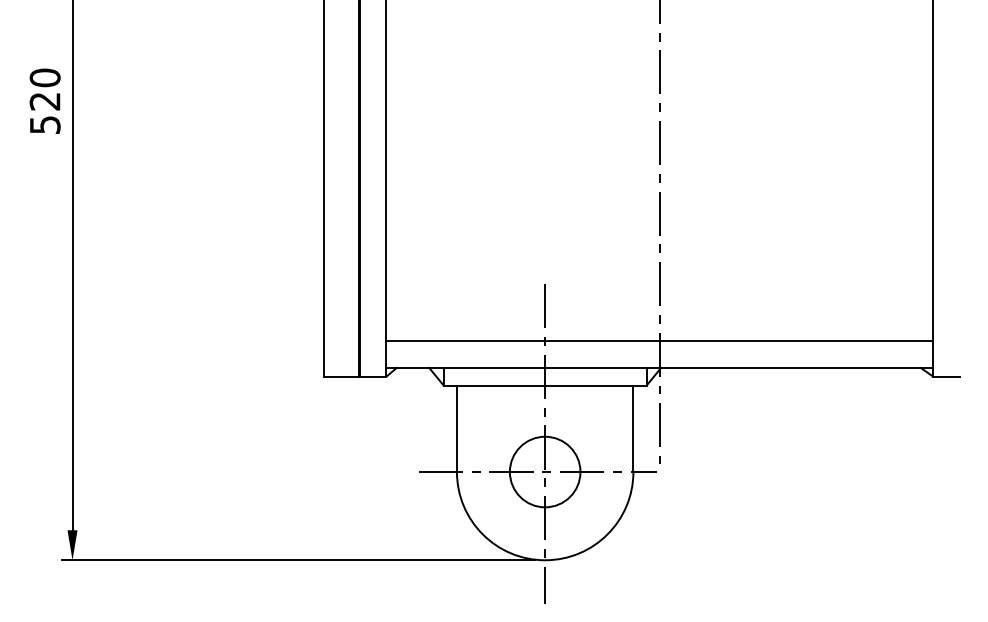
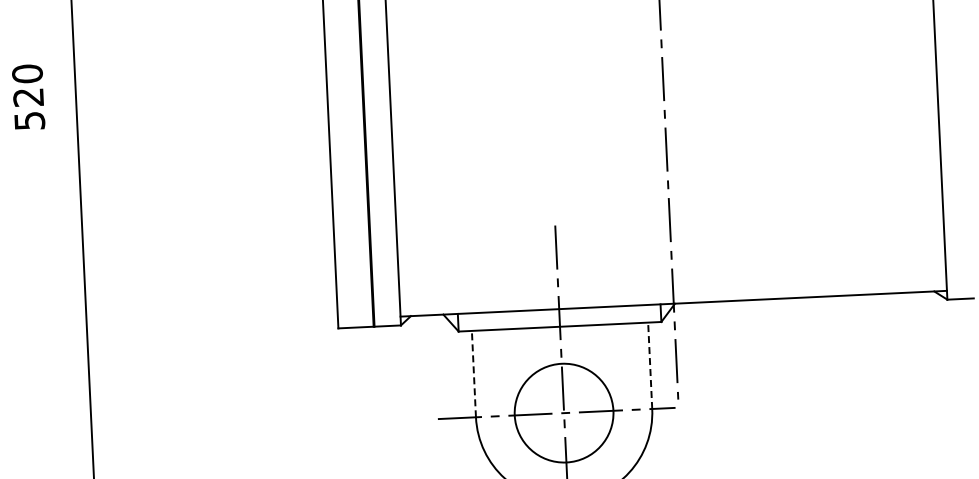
text: (44, 100) -> (27, 96), moved
line: (659, 341) -> (672, 277), removed
line: (456, 428) -> (473, 373), solid -> dashed
line: (633, 428) -> (650, 365), solid -> dashed
circle: (544, 471) -> (563, 412), size x1.4

